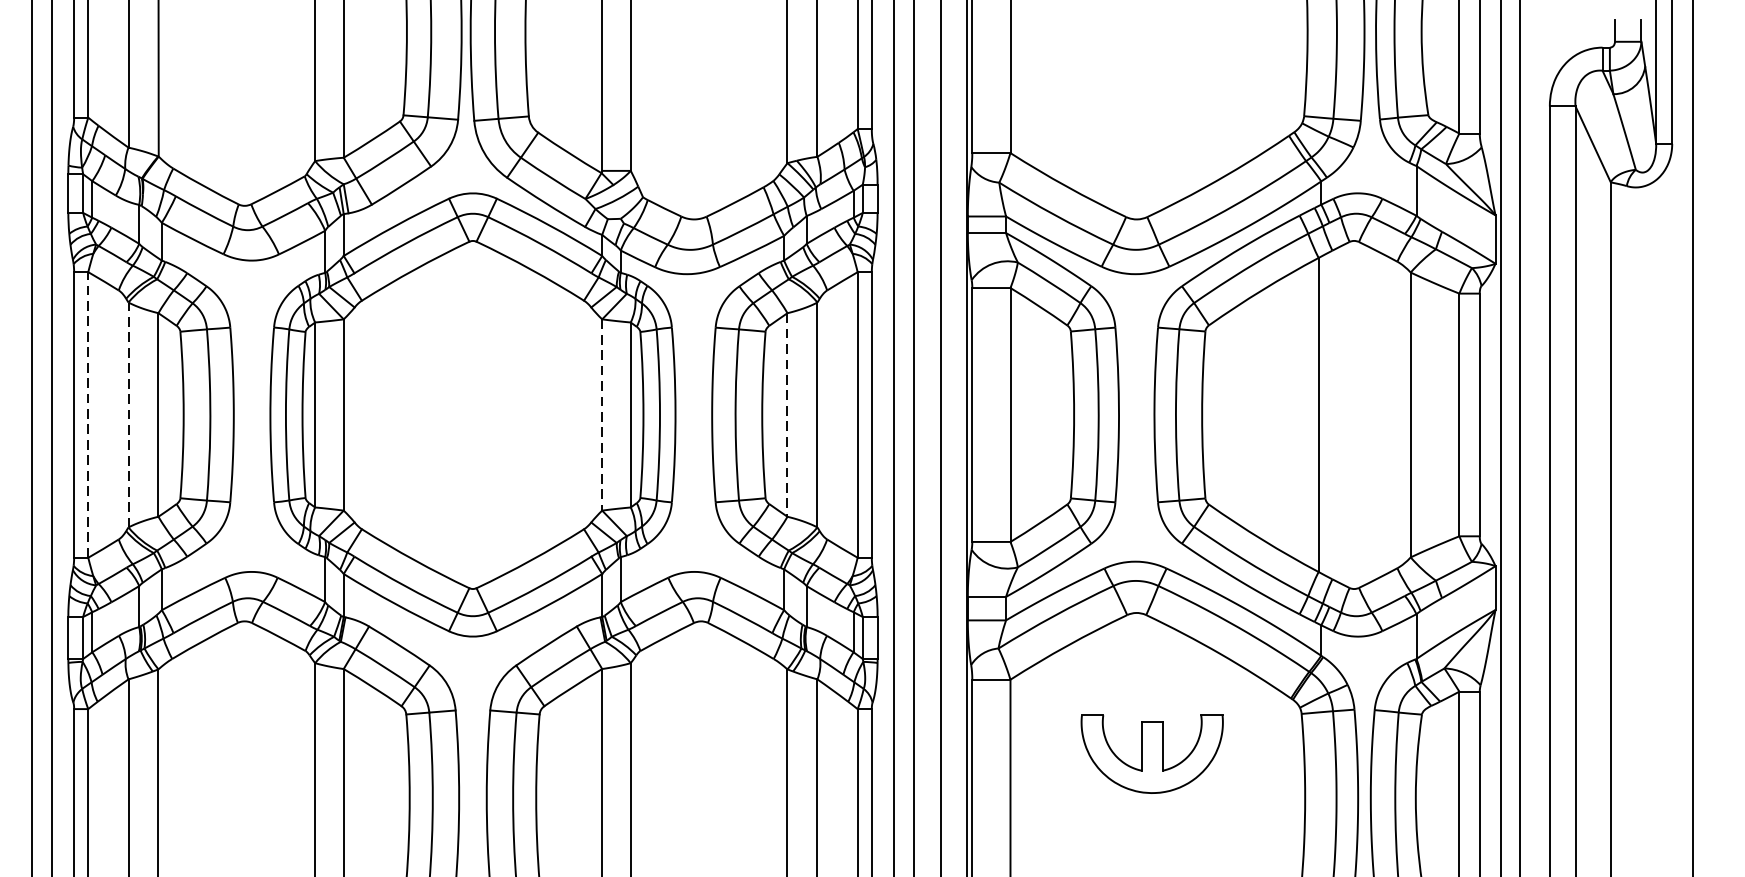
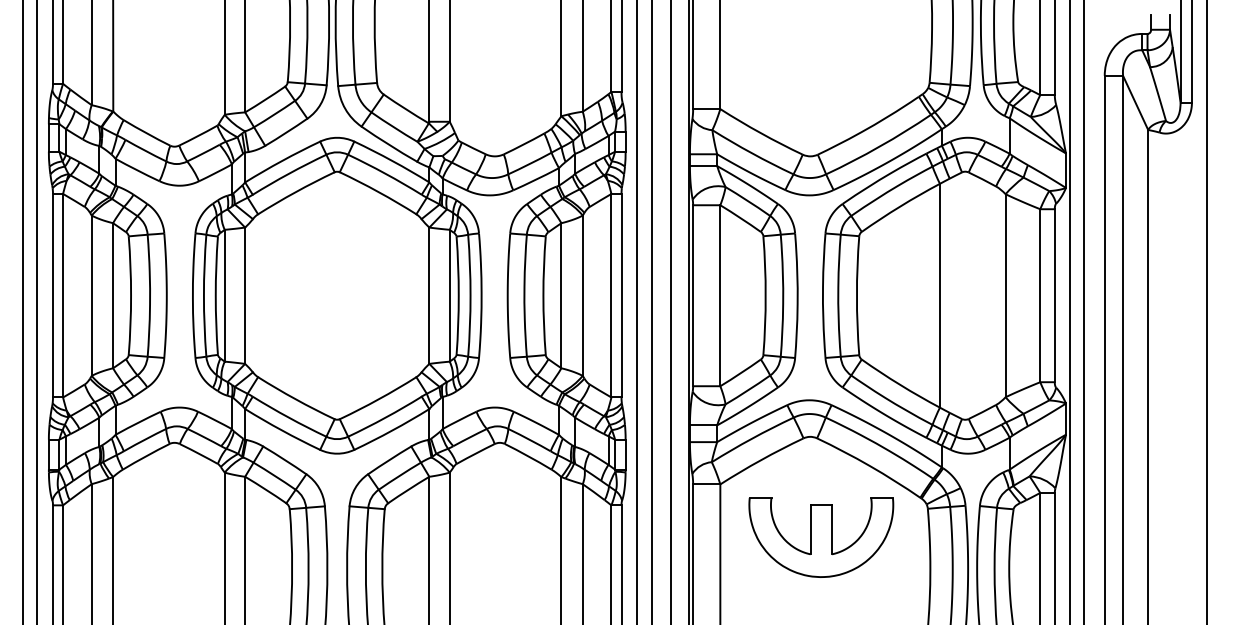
line: (88, 414) -> (63, 295), dashed -> solid
line: (128, 414) -> (91, 295), dashed -> solid
line: (787, 414) -> (561, 295), dashed -> solid
line: (602, 416) -> (429, 296), dashed -> solid
part: (1152, 754) -> (821, 537), size x1.43

